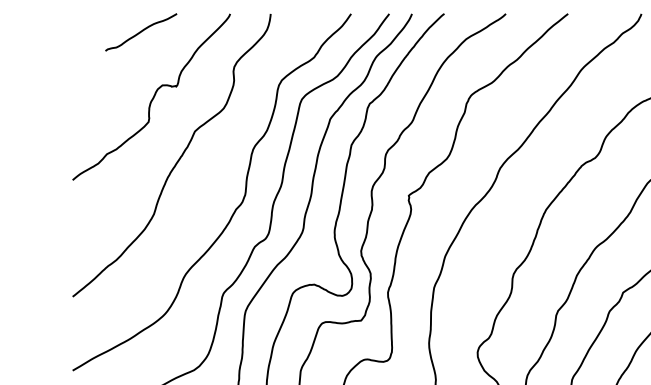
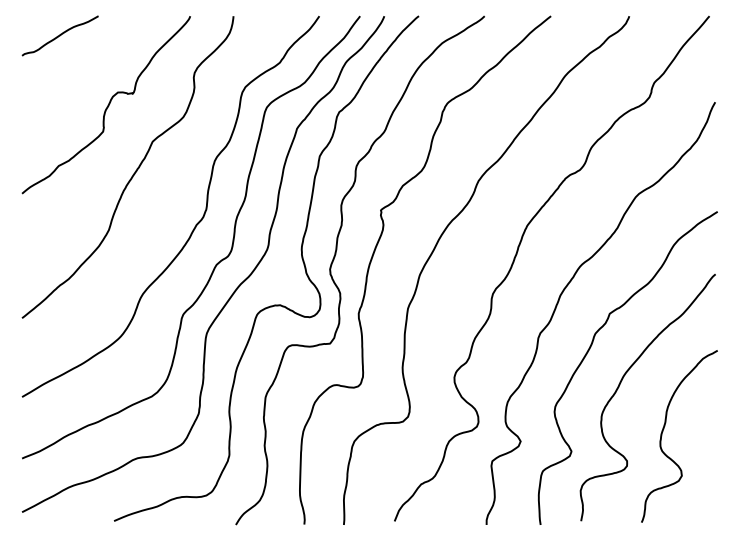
curve: (140, 31) -> (59, 35), moved

